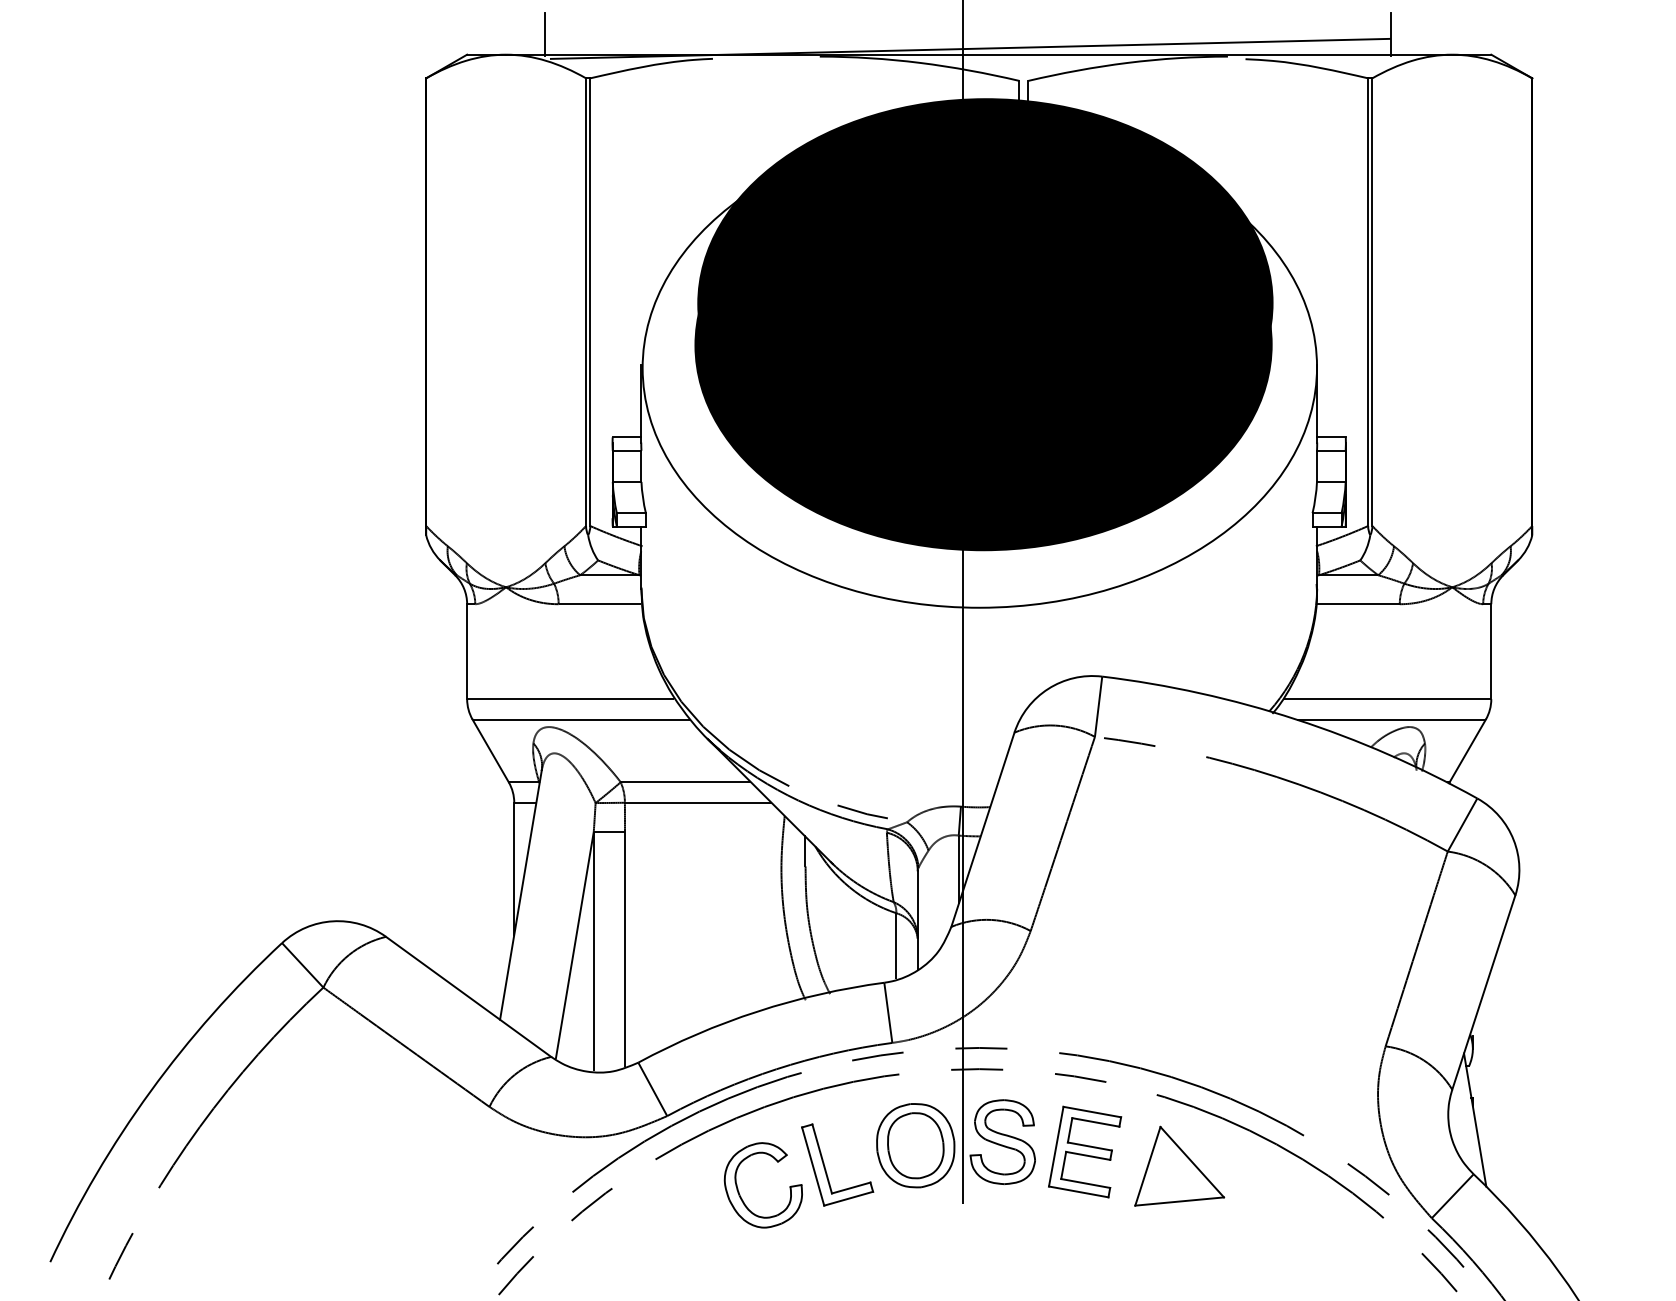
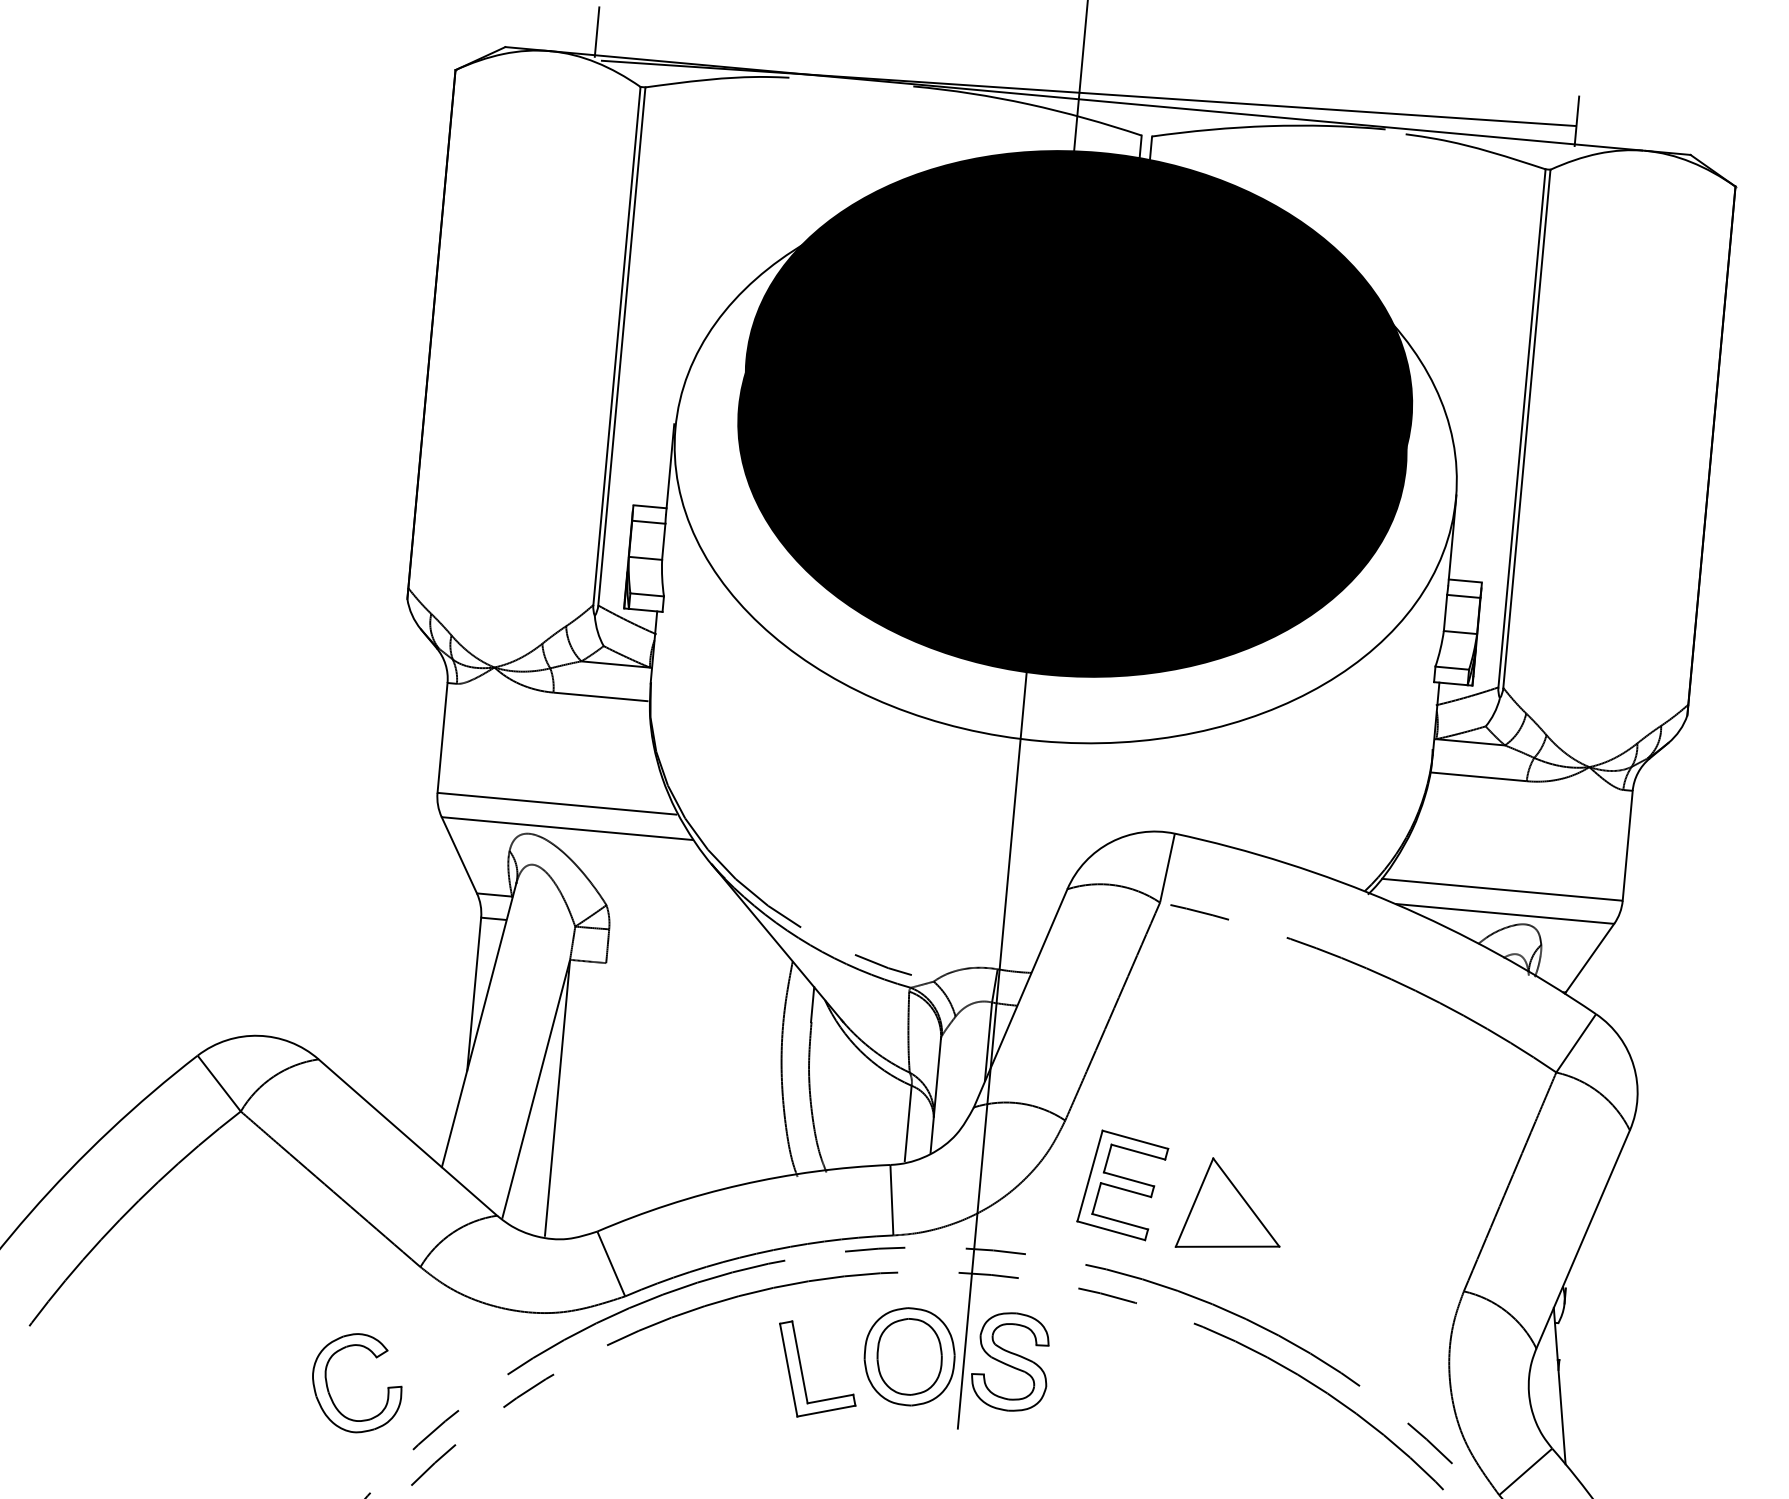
line: (685, 782) -> (681, 912), removed
line: (697, 802) -> (693, 936), removed
line: (625, 949) -> (594, 1099), removed
part: (1085, 1151) -> (1123, 1184), moved
part: (1179, 1165) -> (1231, 1205), moved
part: (741, 1196) -> (330, 1393), moved

